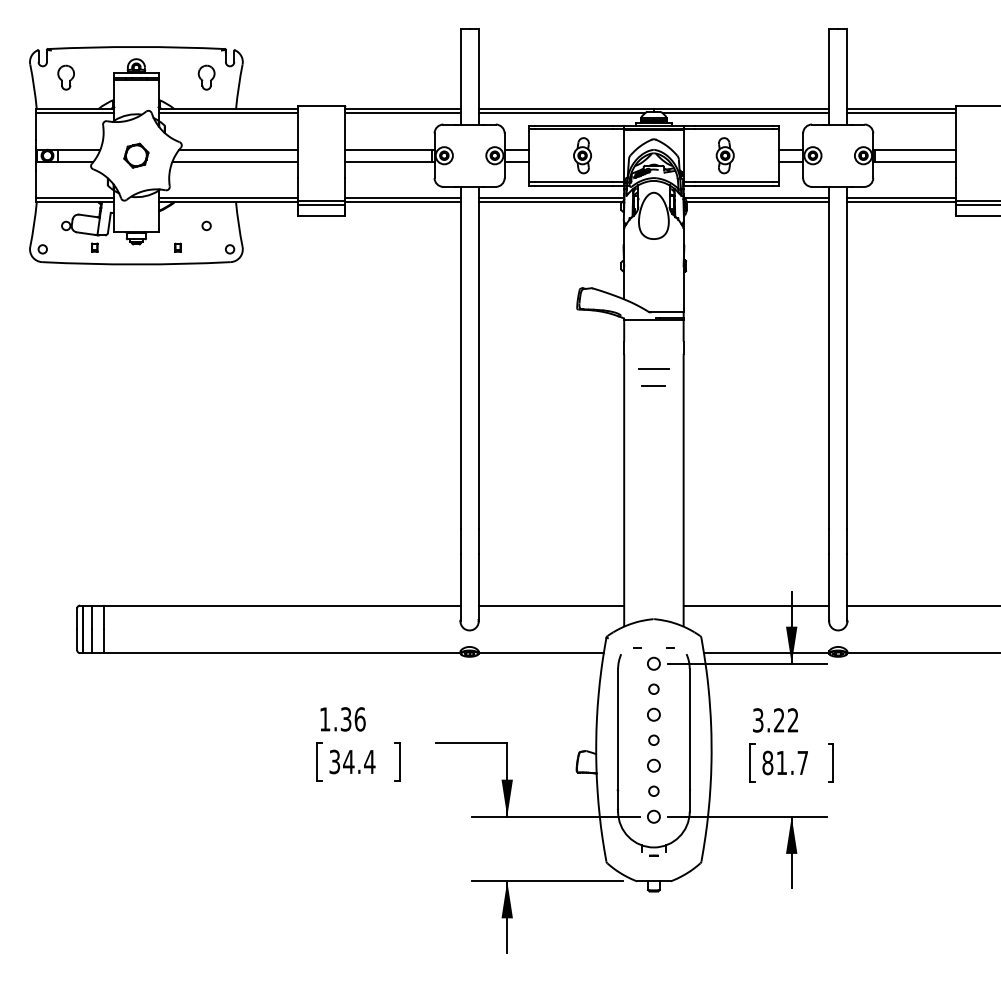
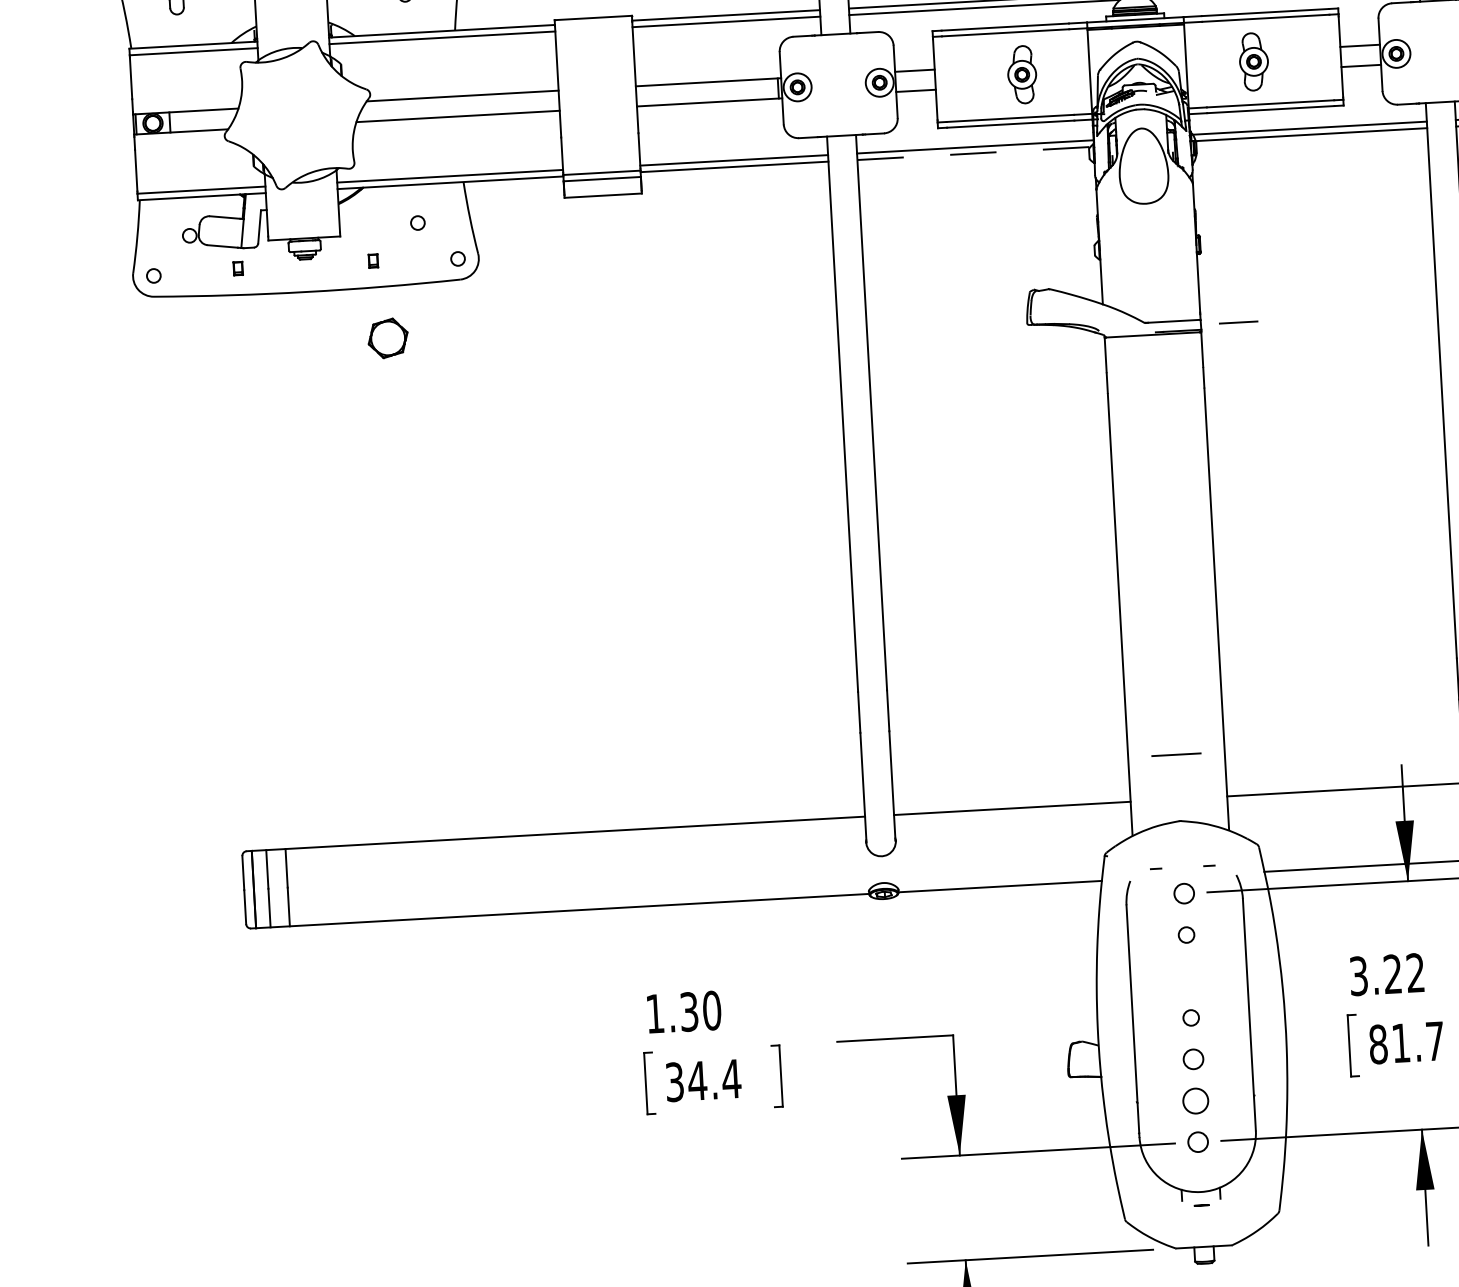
part: (136, 155) -> (388, 338), moved
line: (550, 202) -> (974, 153), solid -> dashed
line: (653, 368) -> (1175, 753), moved
line: (653, 385) -> (1237, 321), moved
circle: (653, 714) -> (1188, 976), removed
text: (359, 719) -> (711, 1010), 1.36 -> 1.30
circle: (653, 790) -> (1195, 1099), size x1.6

